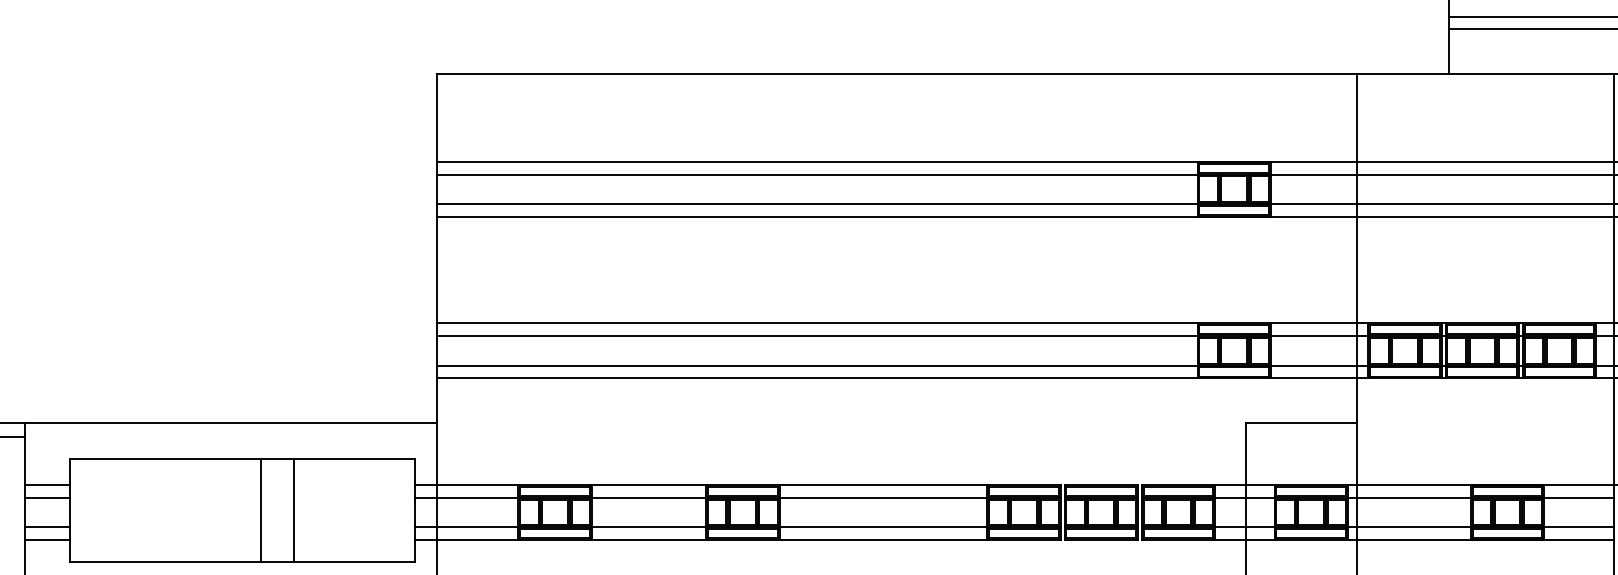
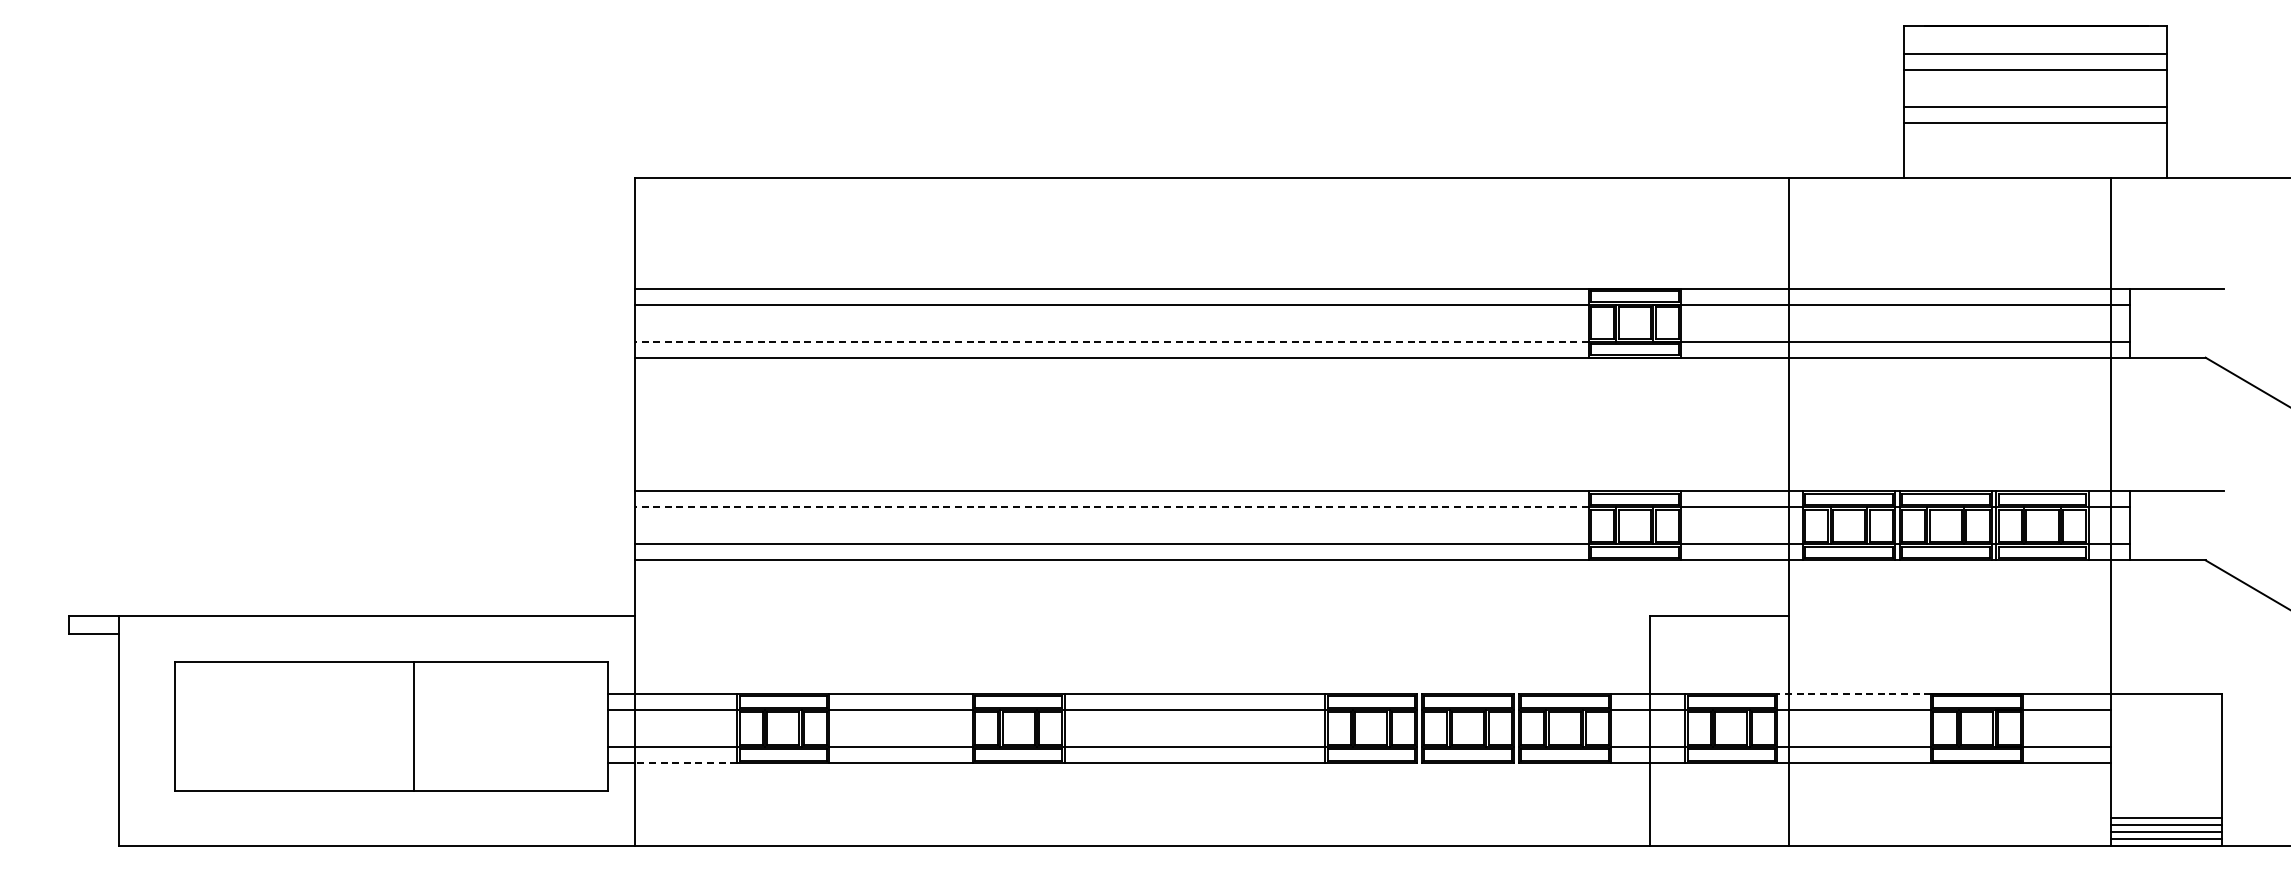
line: (816, 203) -> (1111, 341), solid -> dashed
line: (816, 336) -> (1111, 507), solid -> dashed
line: (47, 484) -> (146, 693), removed
line: (1409, 484) -> (1854, 693), solid -> dashed
line: (47, 498) -> (146, 710), removed
line: (293, 510) -> (455, 725), removed
line: (47, 526) -> (146, 746), removed
line: (47, 540) -> (146, 763), removed
line: (477, 540) -> (685, 763), solid -> dashed

